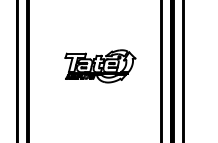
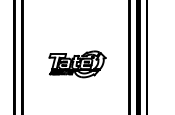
part: (100, 66) -> (77, 64), moved

